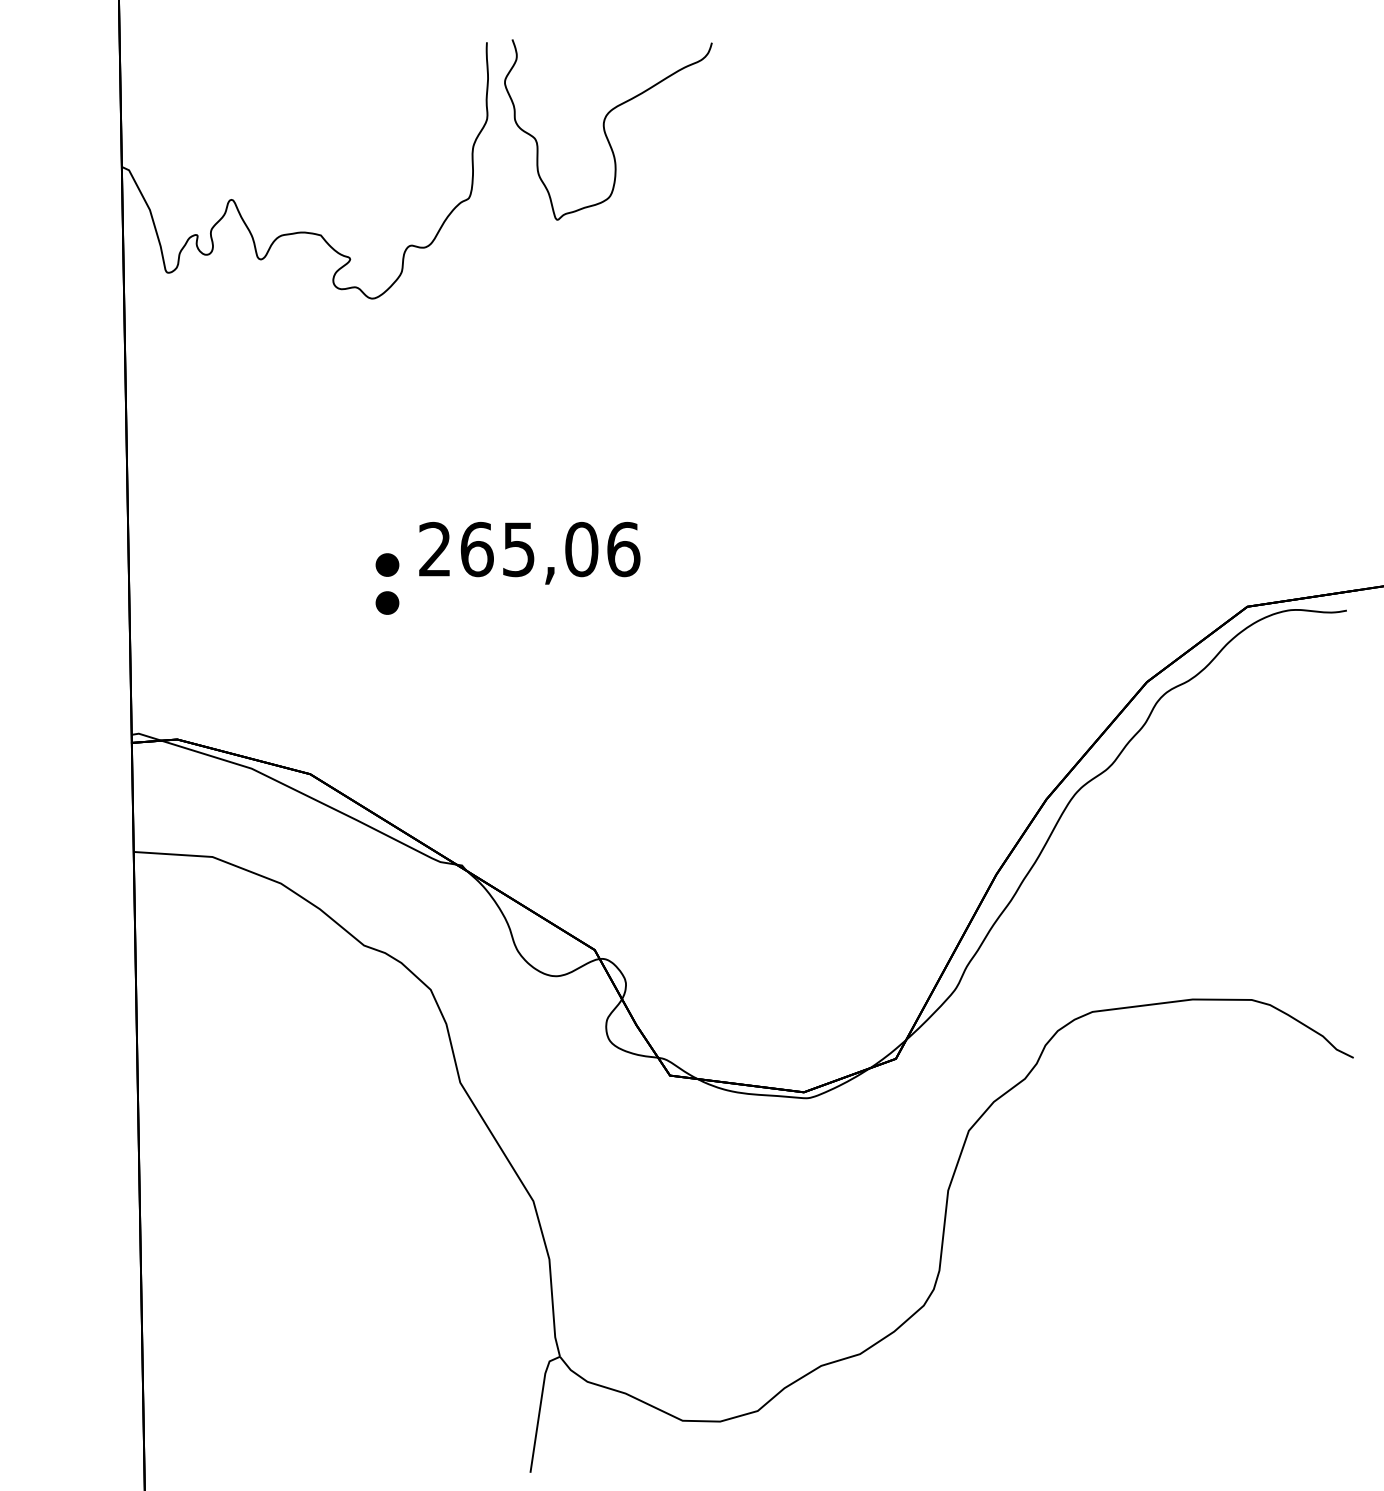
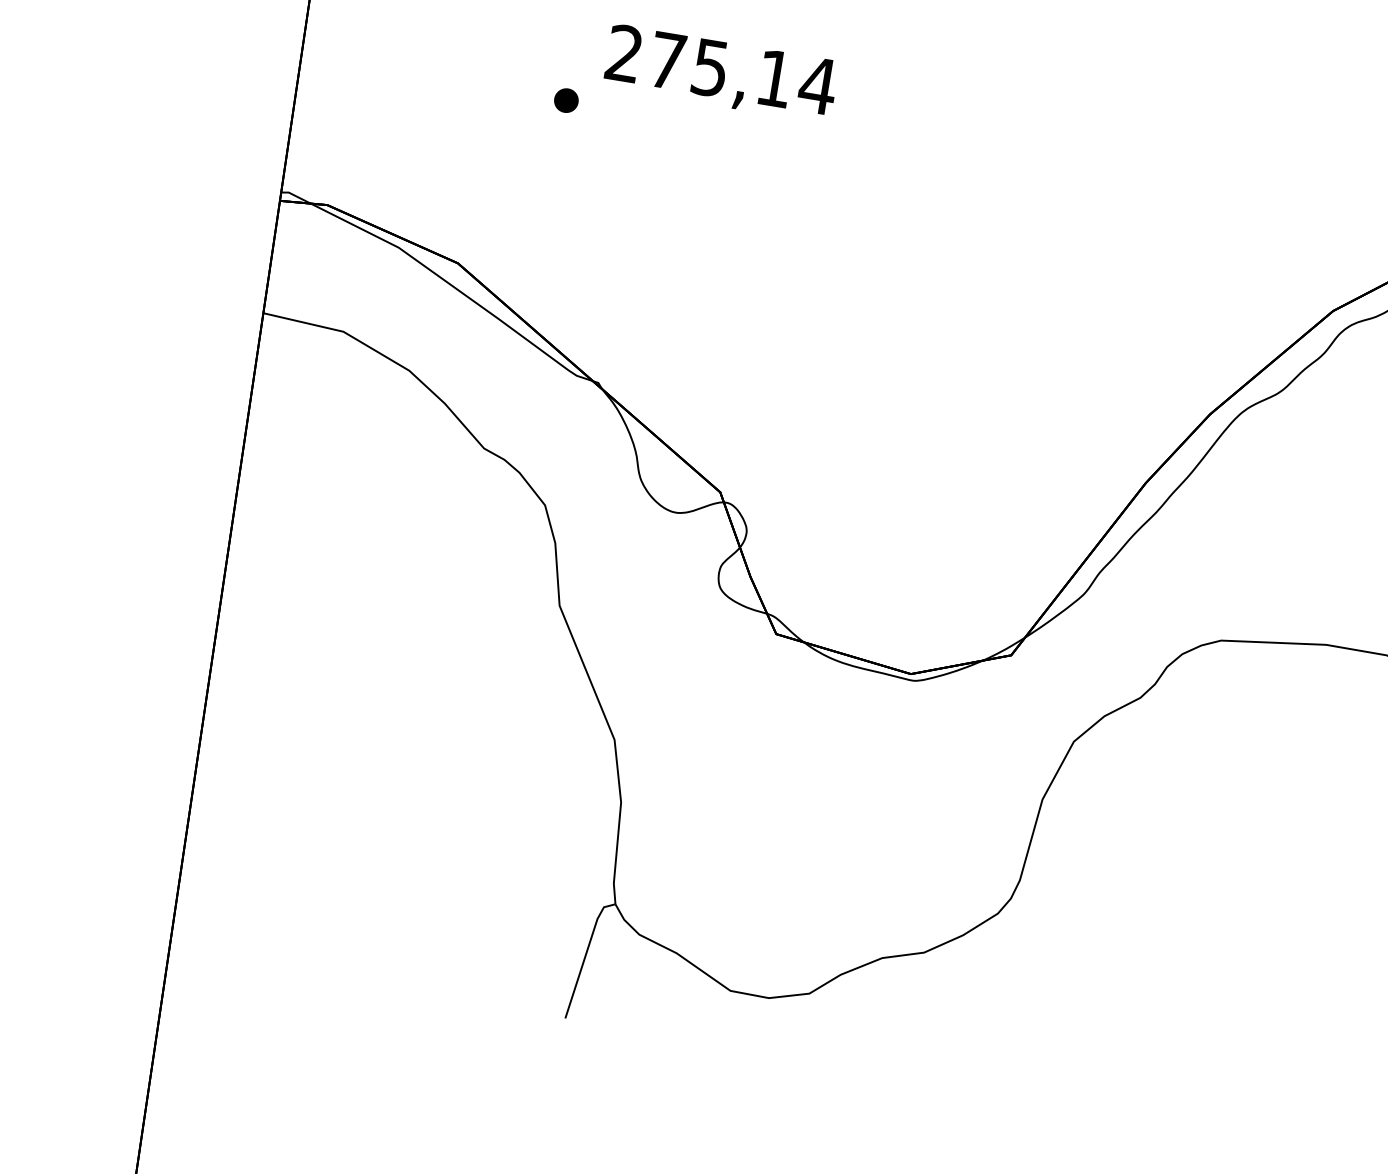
text: (550, 549) -> (742, 73), 265,06 -> 275,14
part: (387, 564) -> (572, 61), removed

